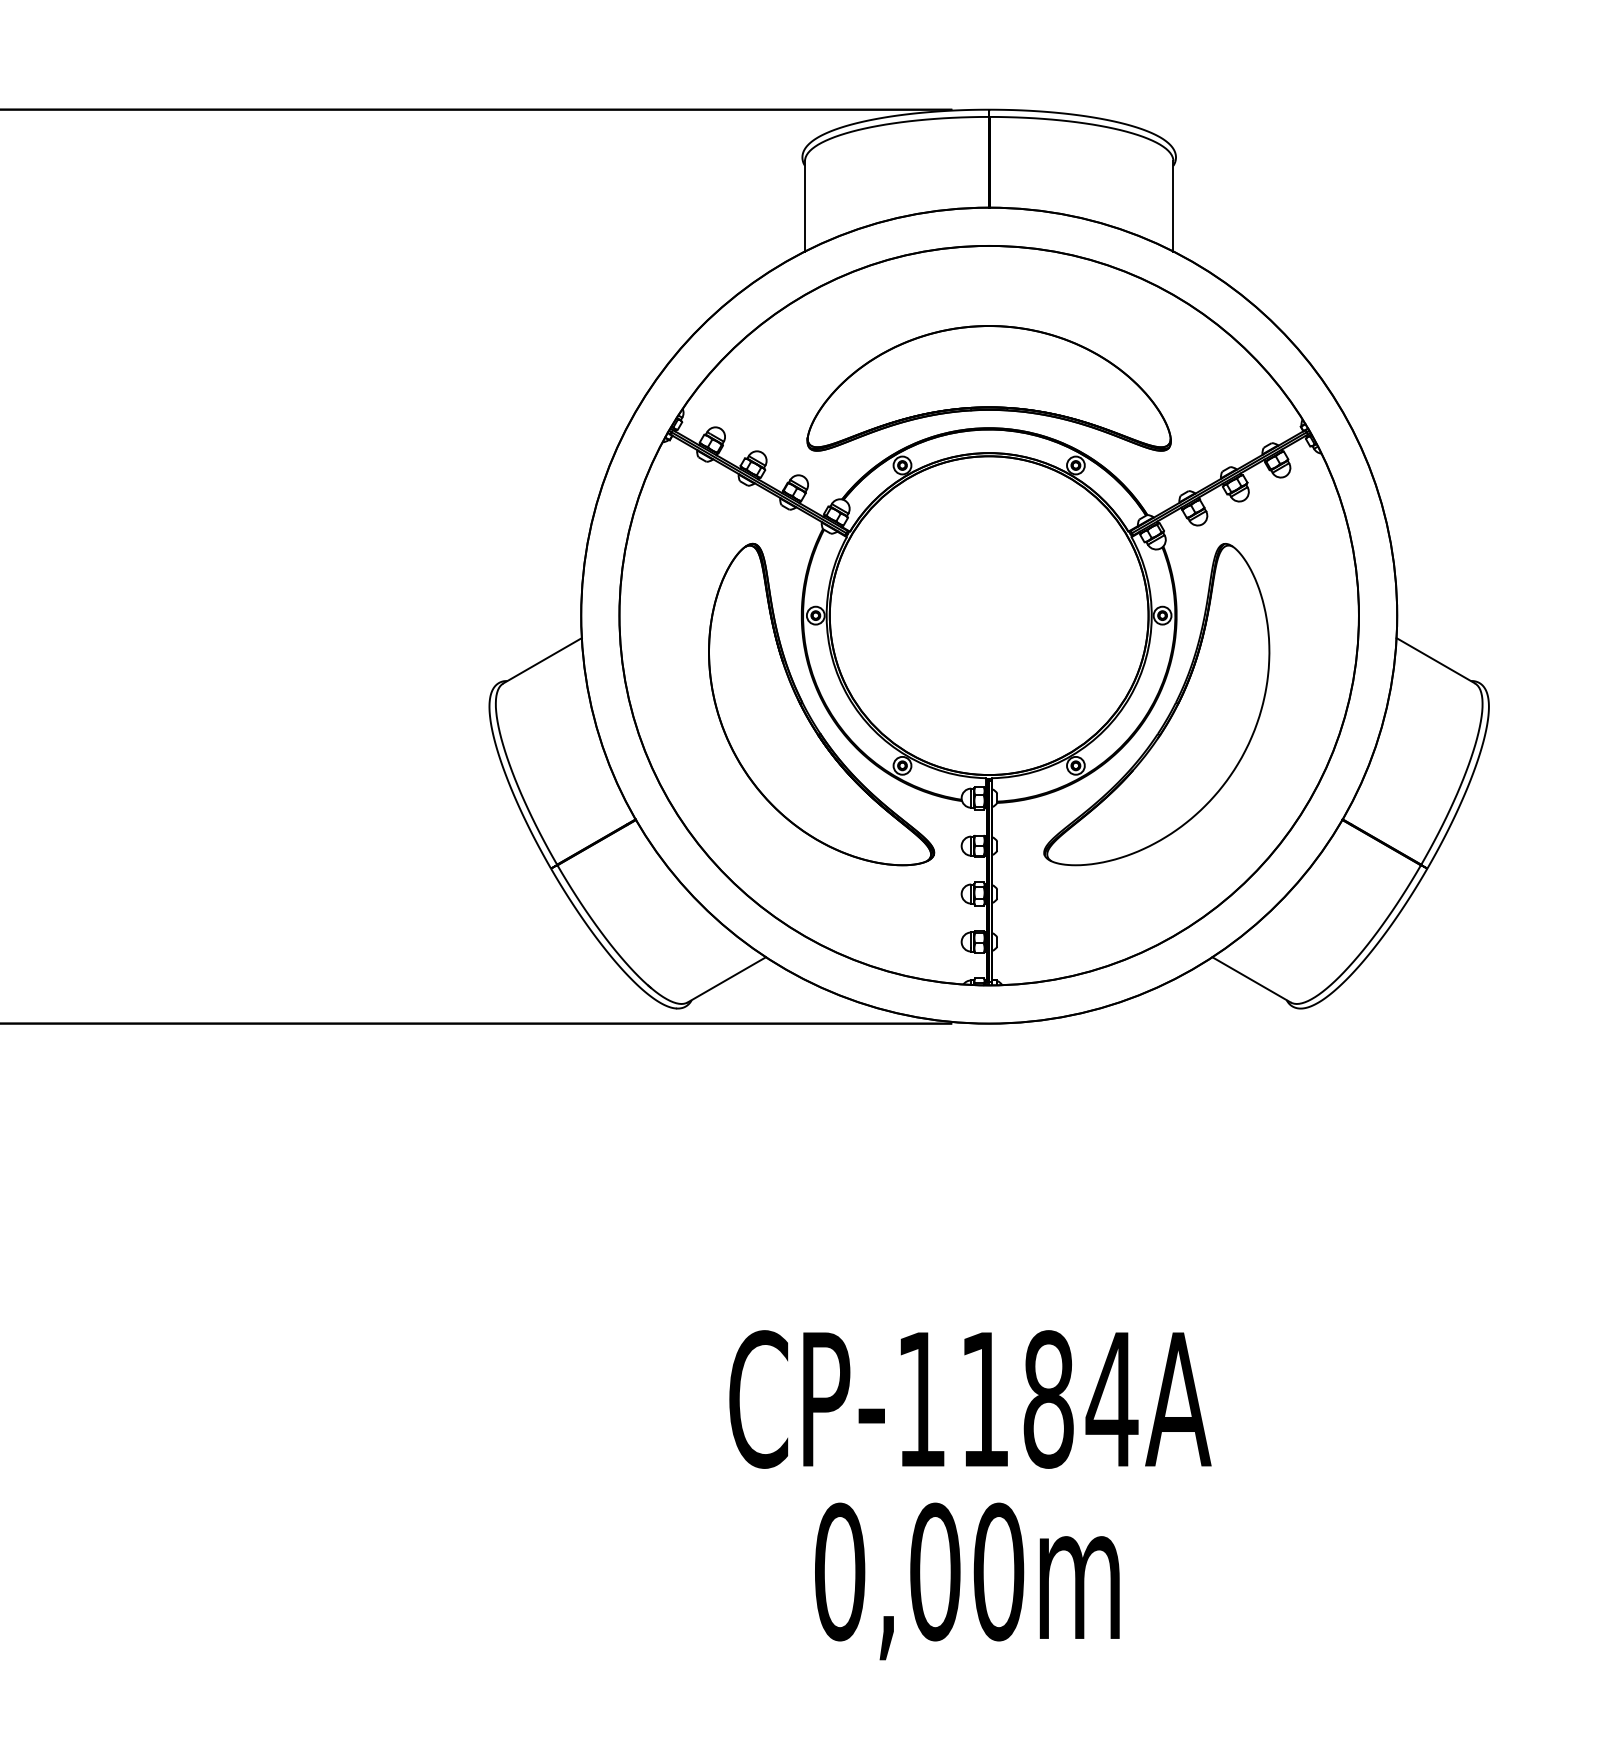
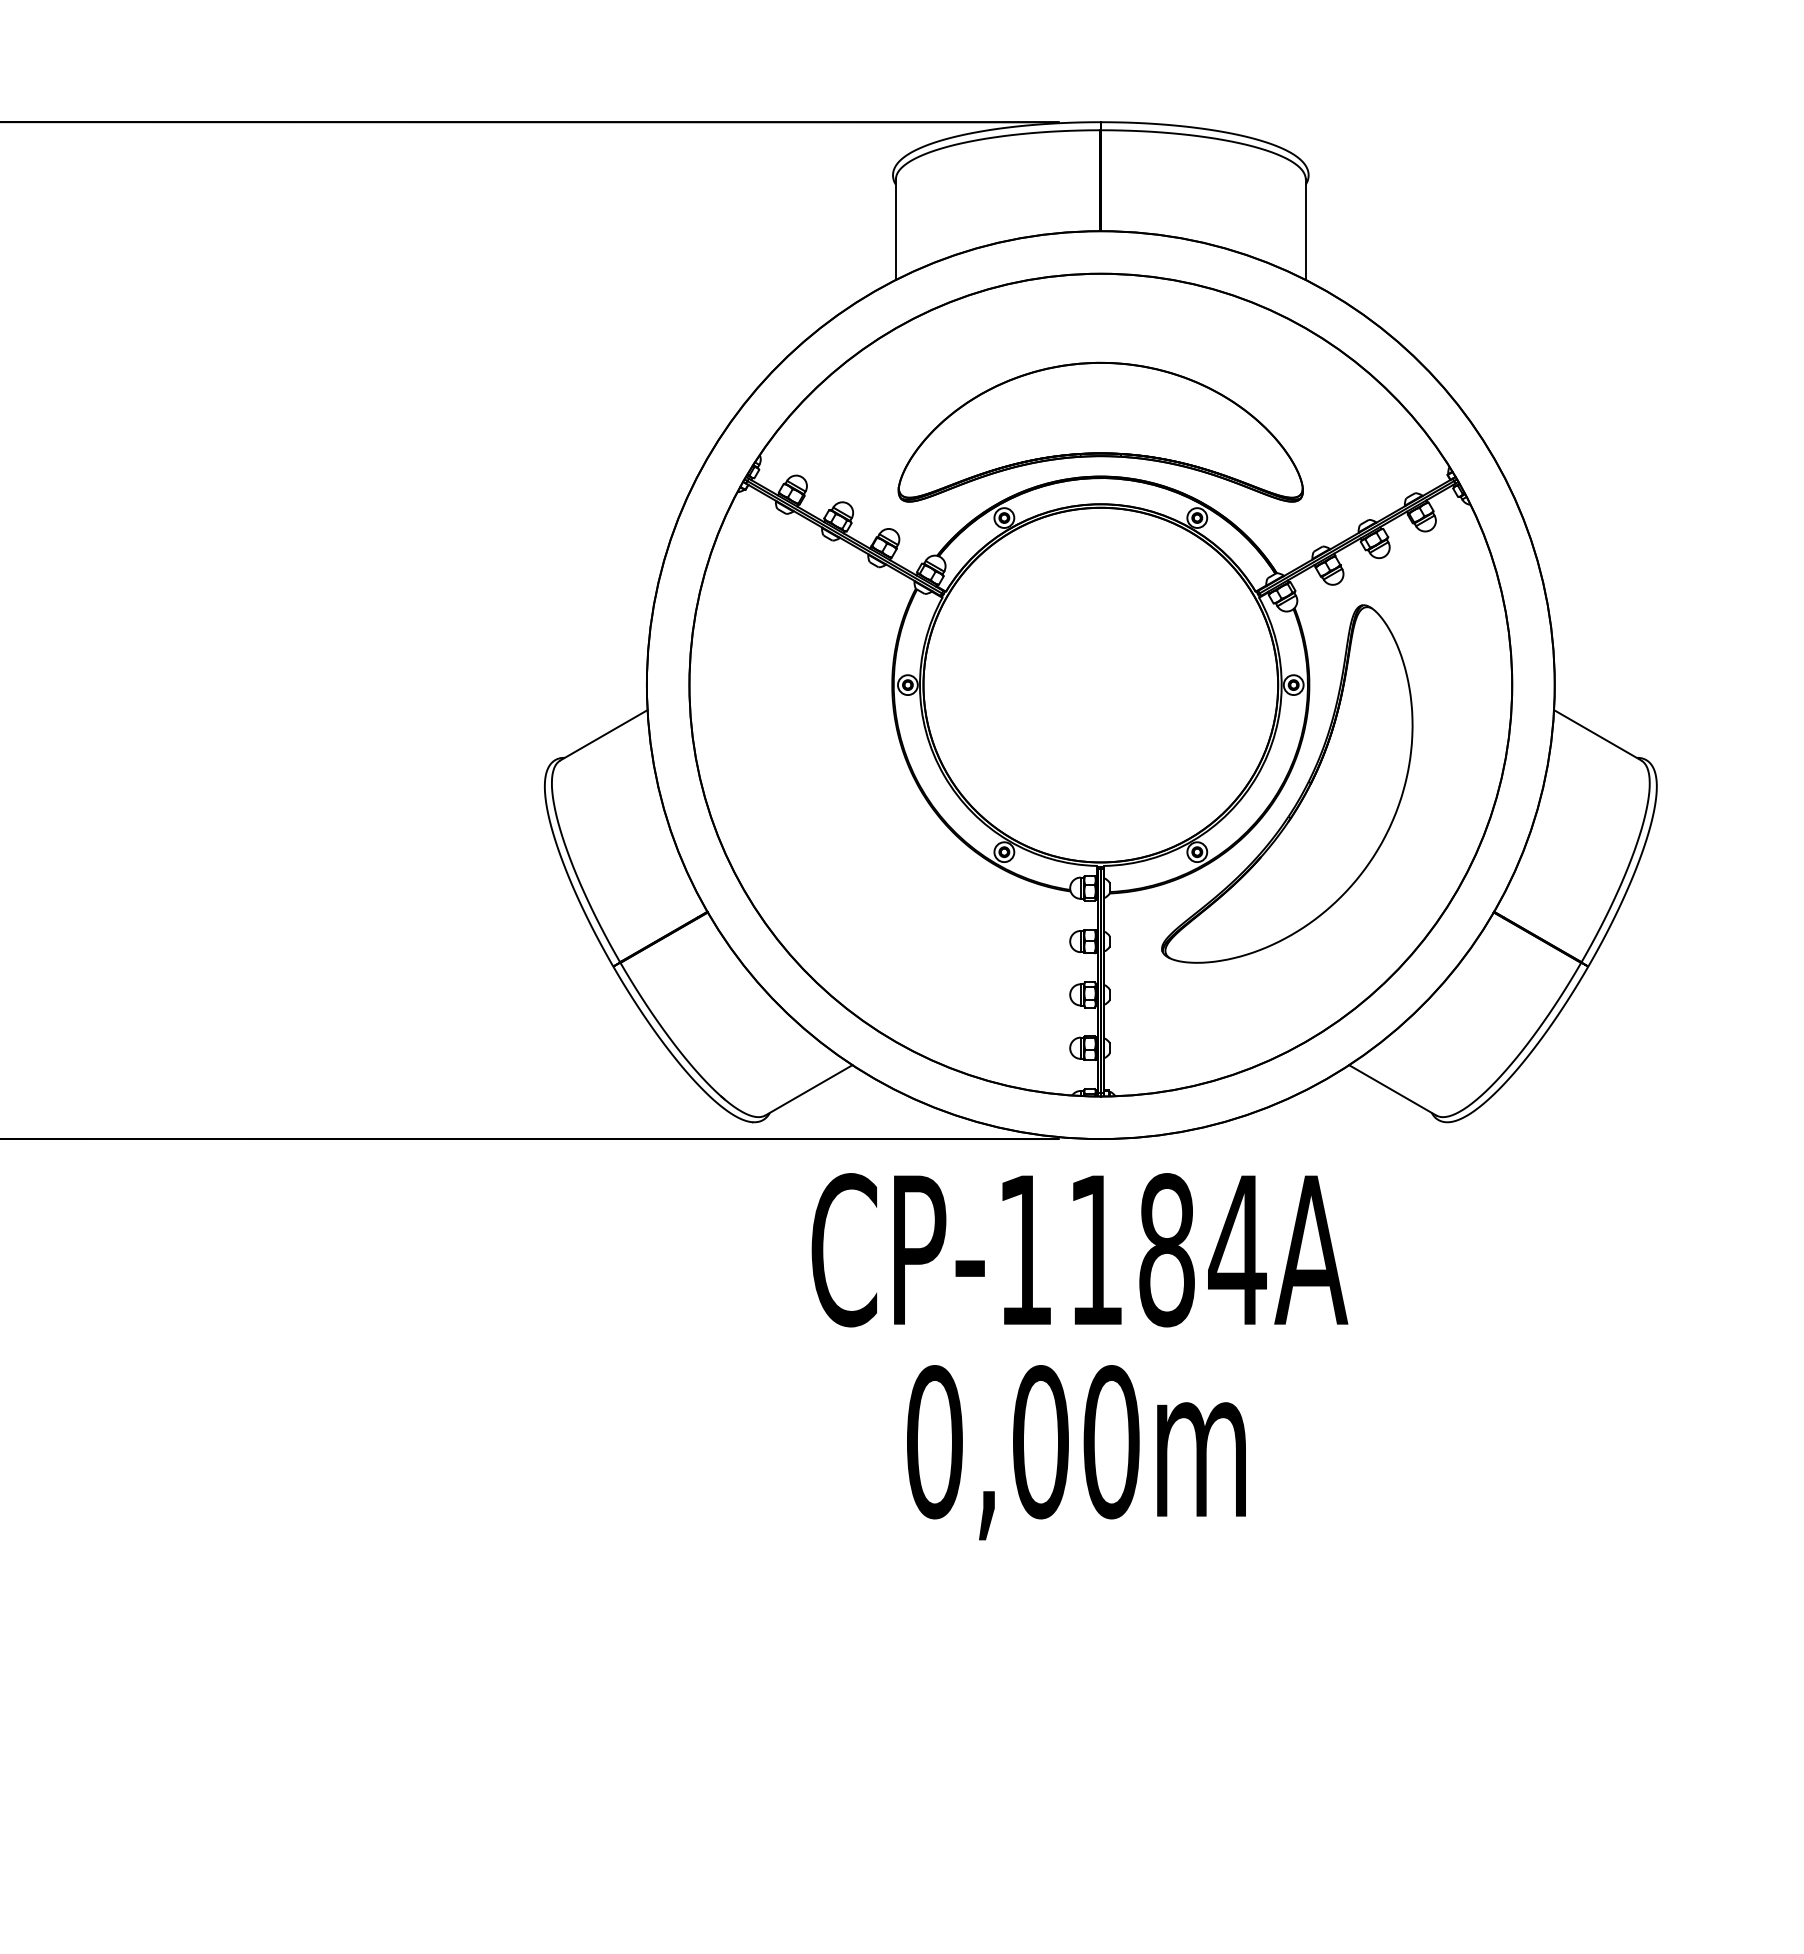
part: (809, 713) -> (900, 793), removed
text: (970, 1495) -> (1079, 1356), moved

